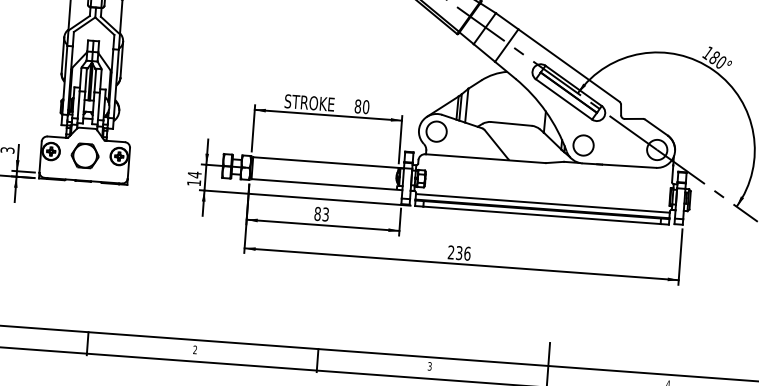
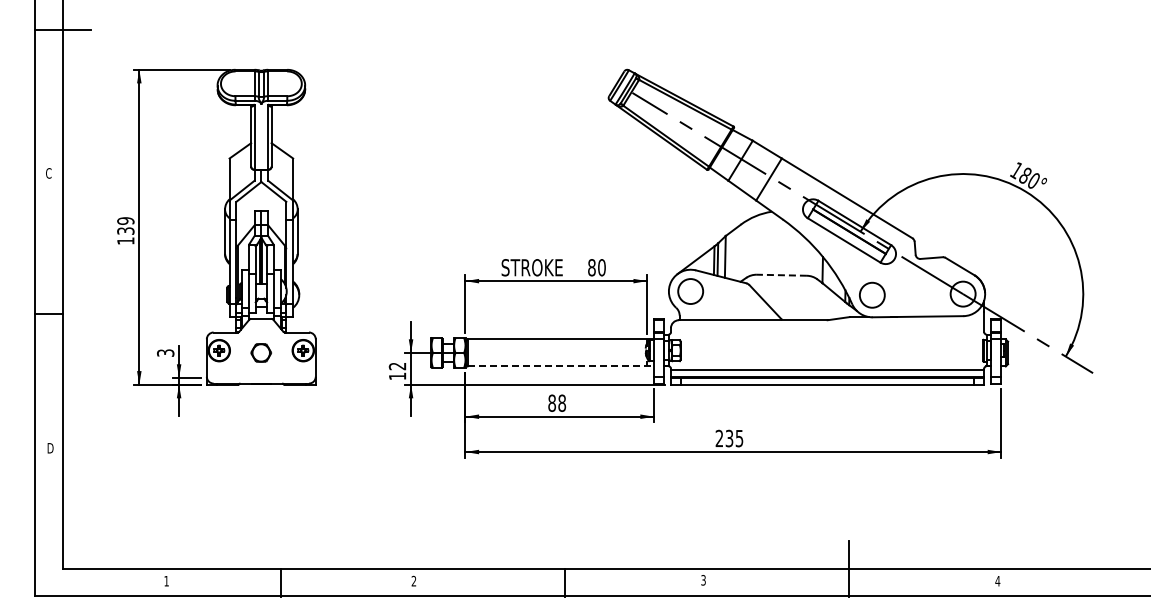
line: (511, 124) -> (781, 275), solid -> dashed
part: (84, 155) -> (260, 352), size x0.6
text: (194, 174) -> (397, 366), 14 -> 12
line: (327, 184) -> (561, 366), solid -> dashed
text: (326, 213) -> (562, 402), 83 -> 88
text: (467, 253) -> (739, 438), 236 -> 235

